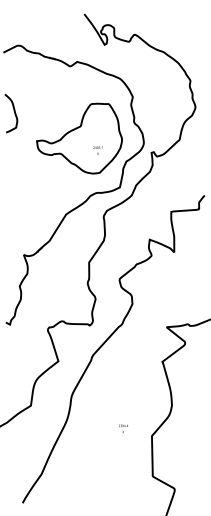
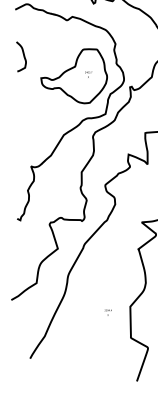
text: (97, 150) -> (88, 74), moved
text: (123, 428) -> (108, 312), moved

